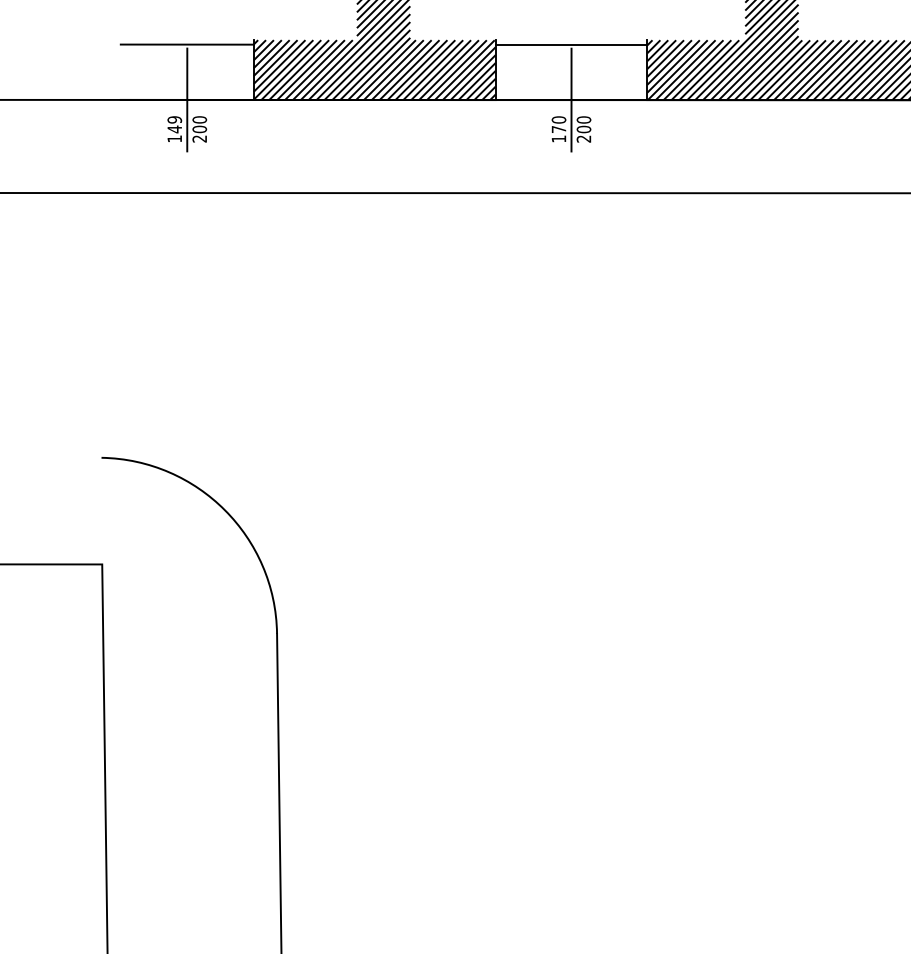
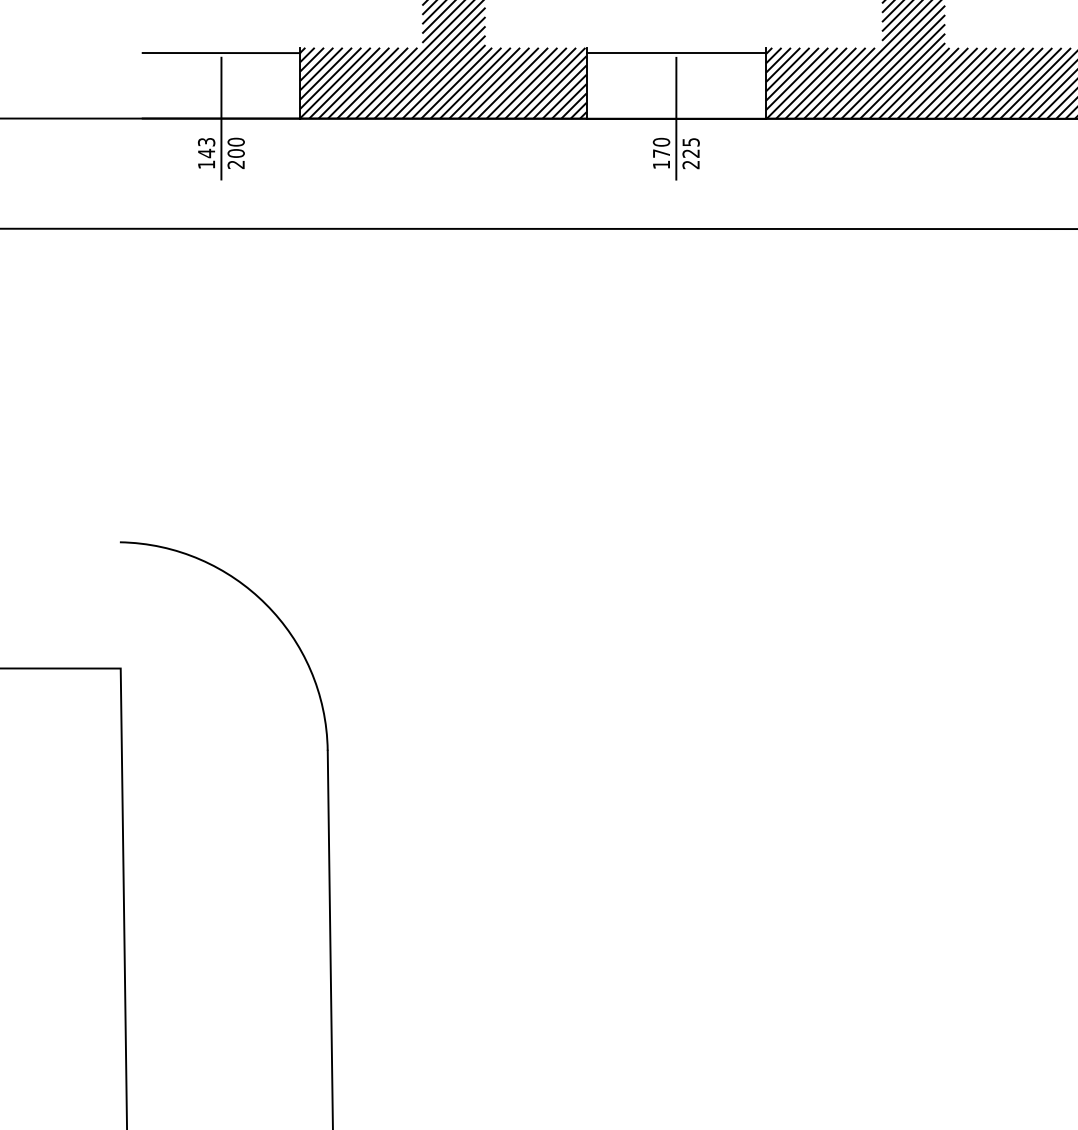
text: (174, 119) -> (206, 141), 149 -> 143
text: (583, 124) -> (690, 147), 200 -> 225

